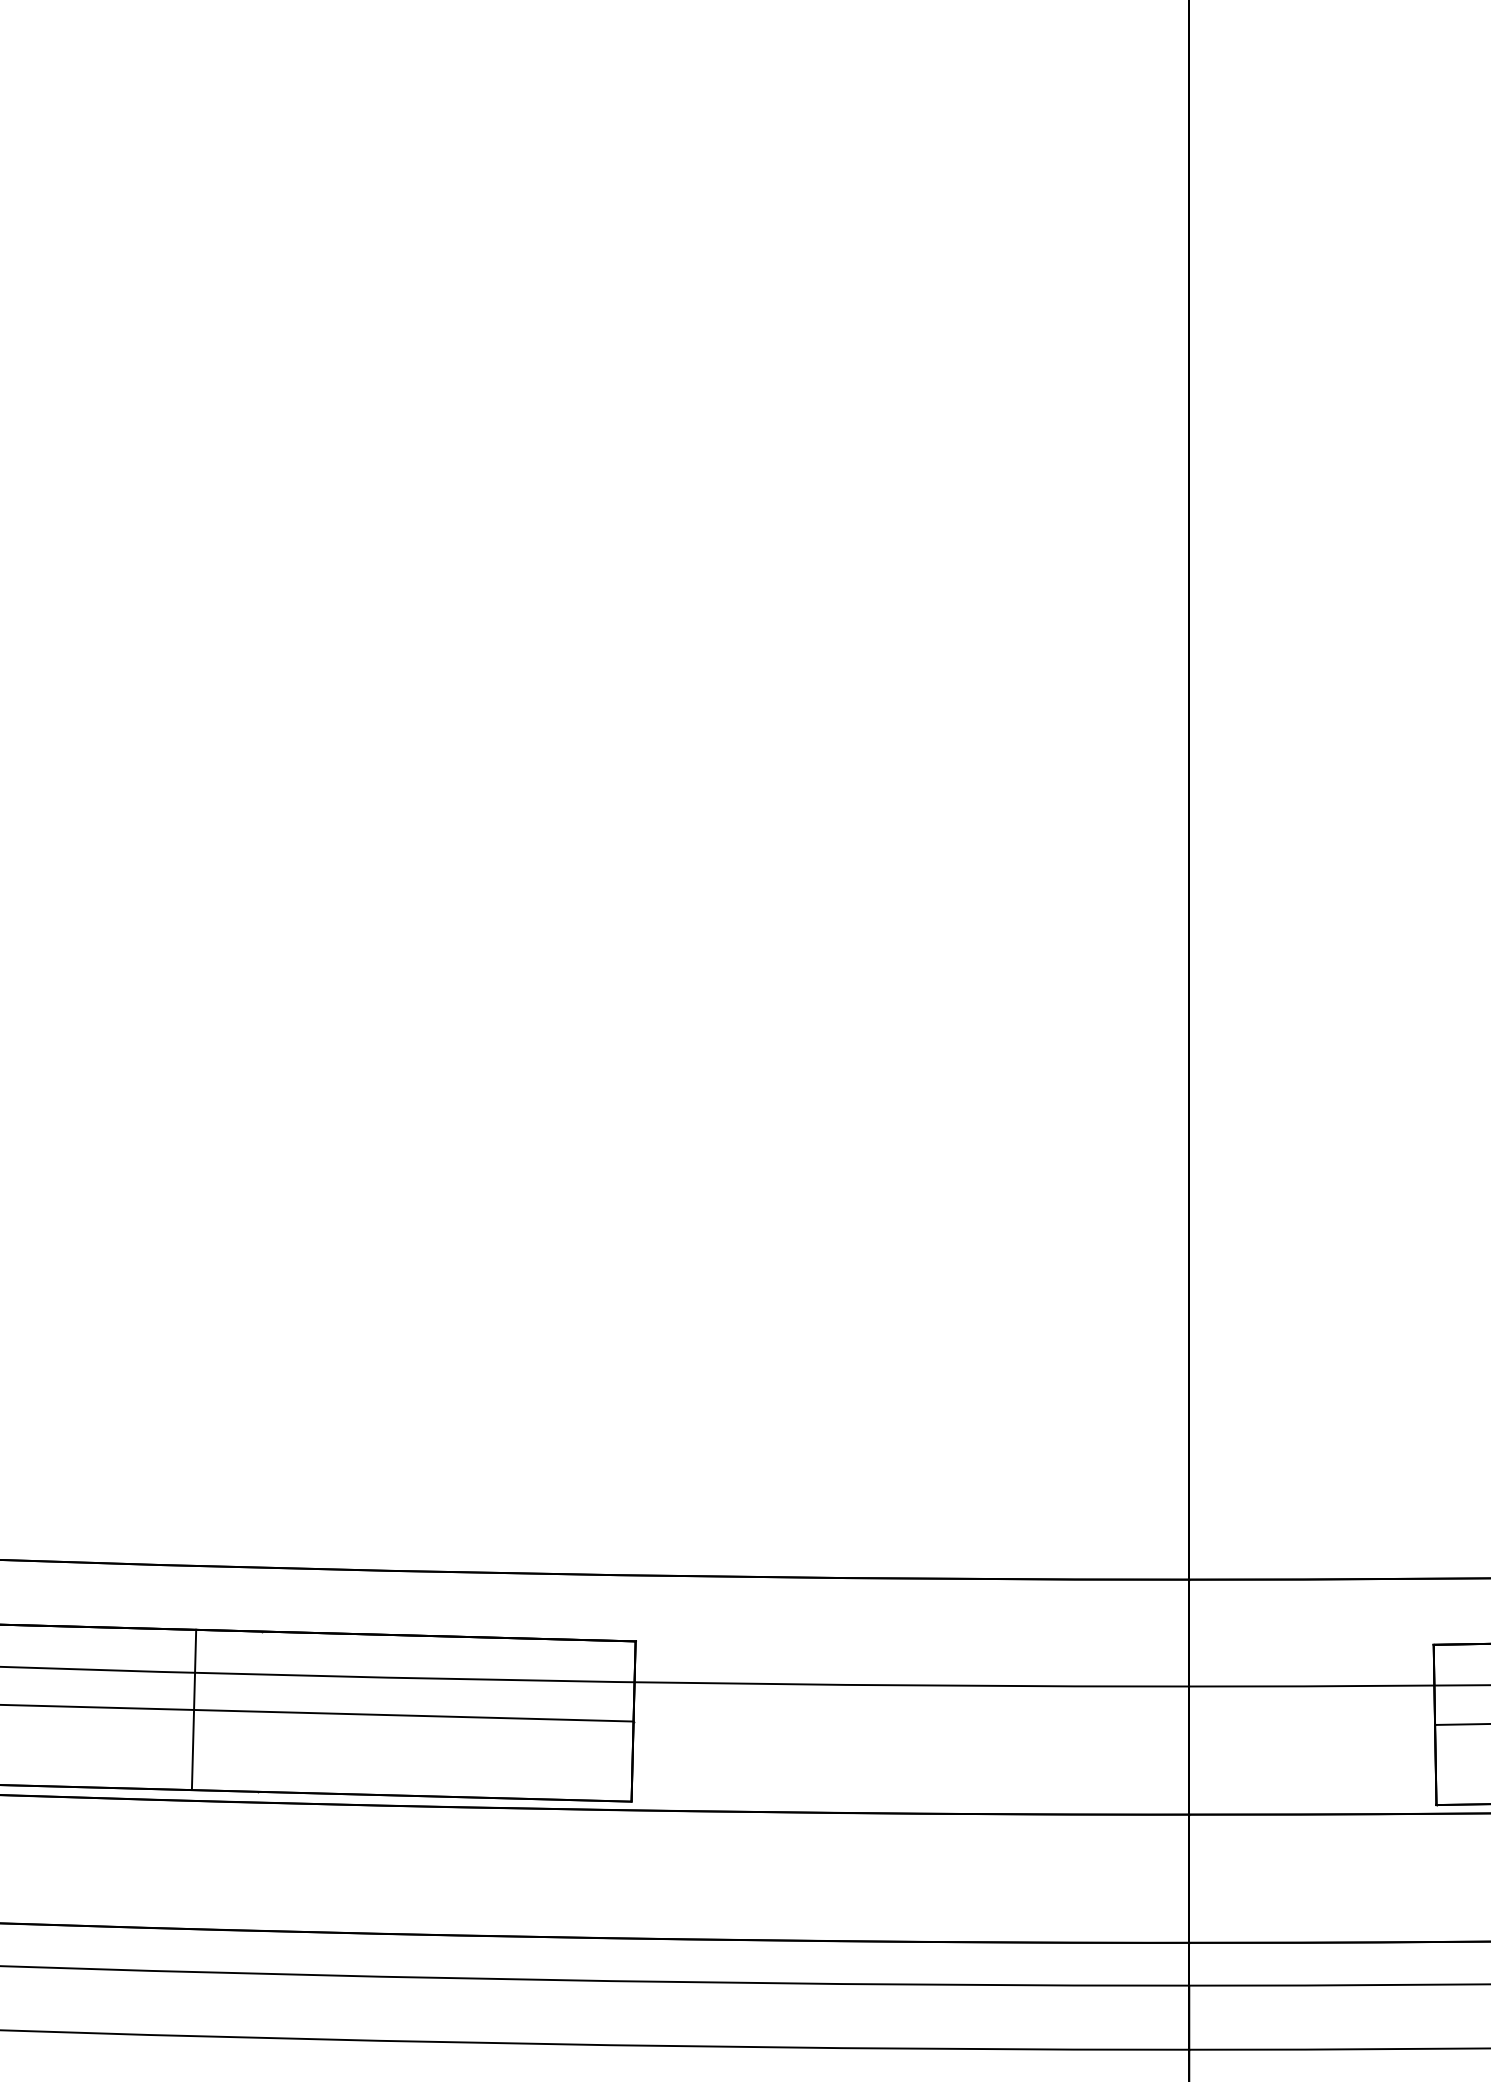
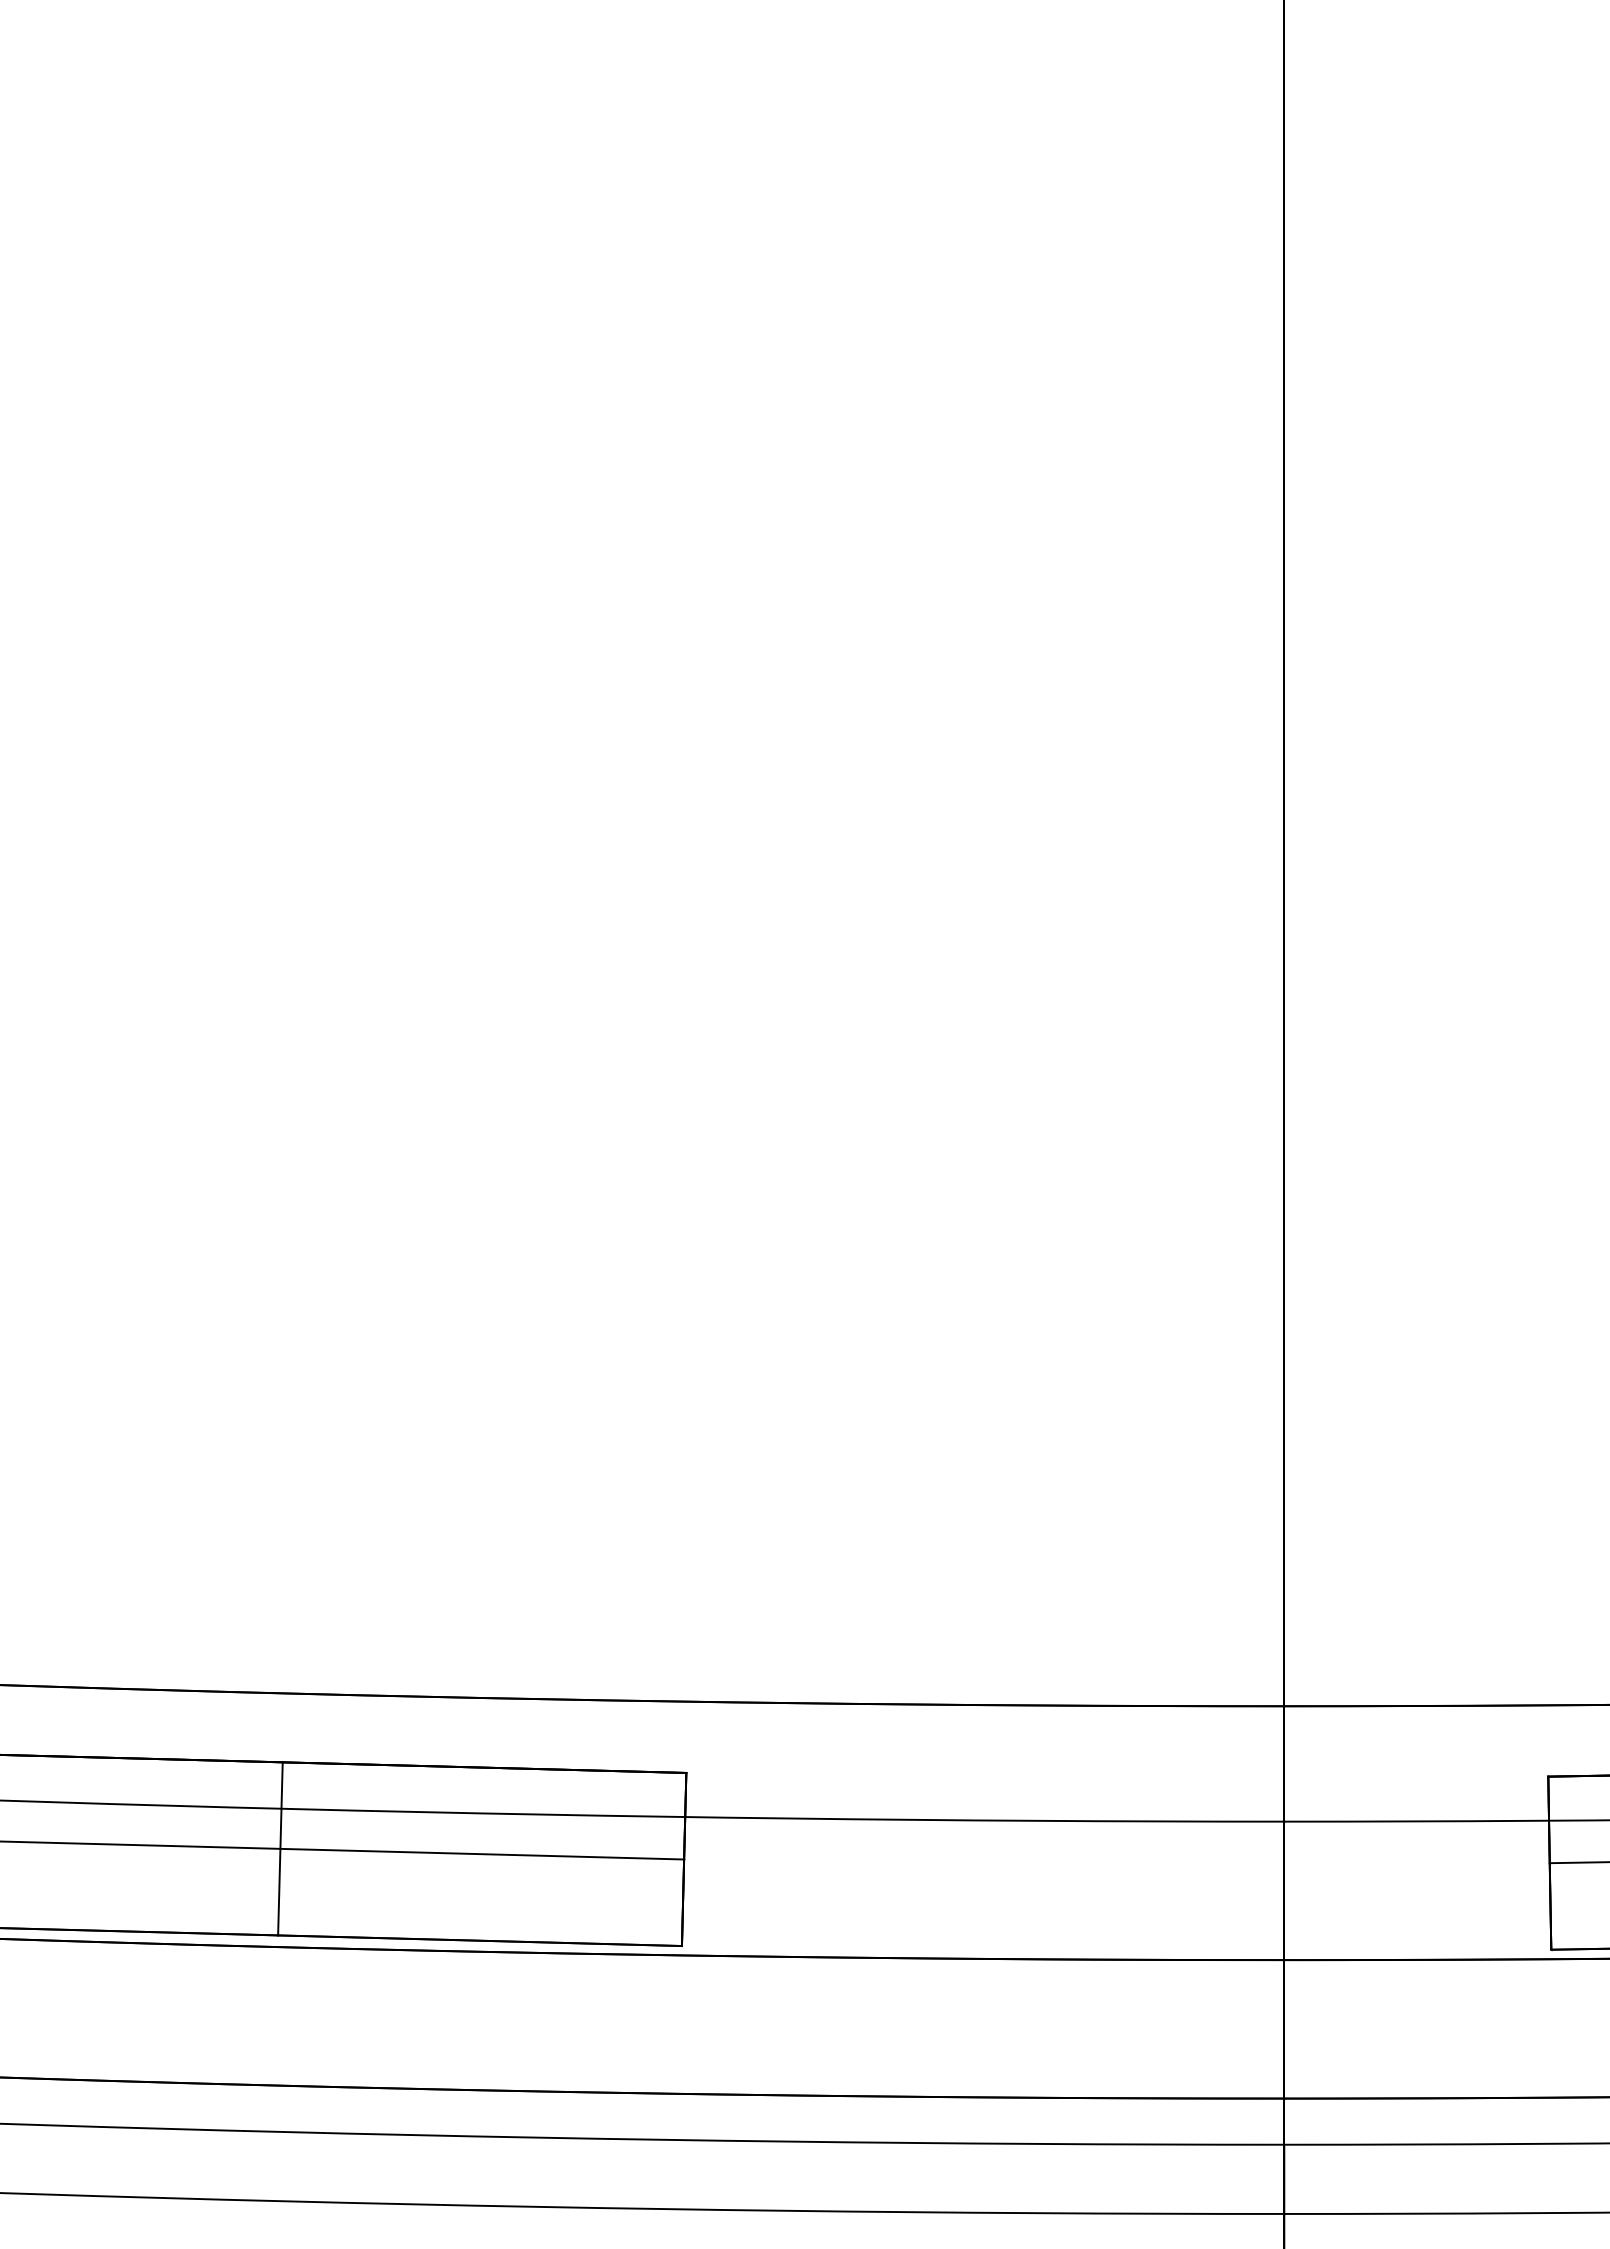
line: (194, 1709) -> (280, 1848), moved

